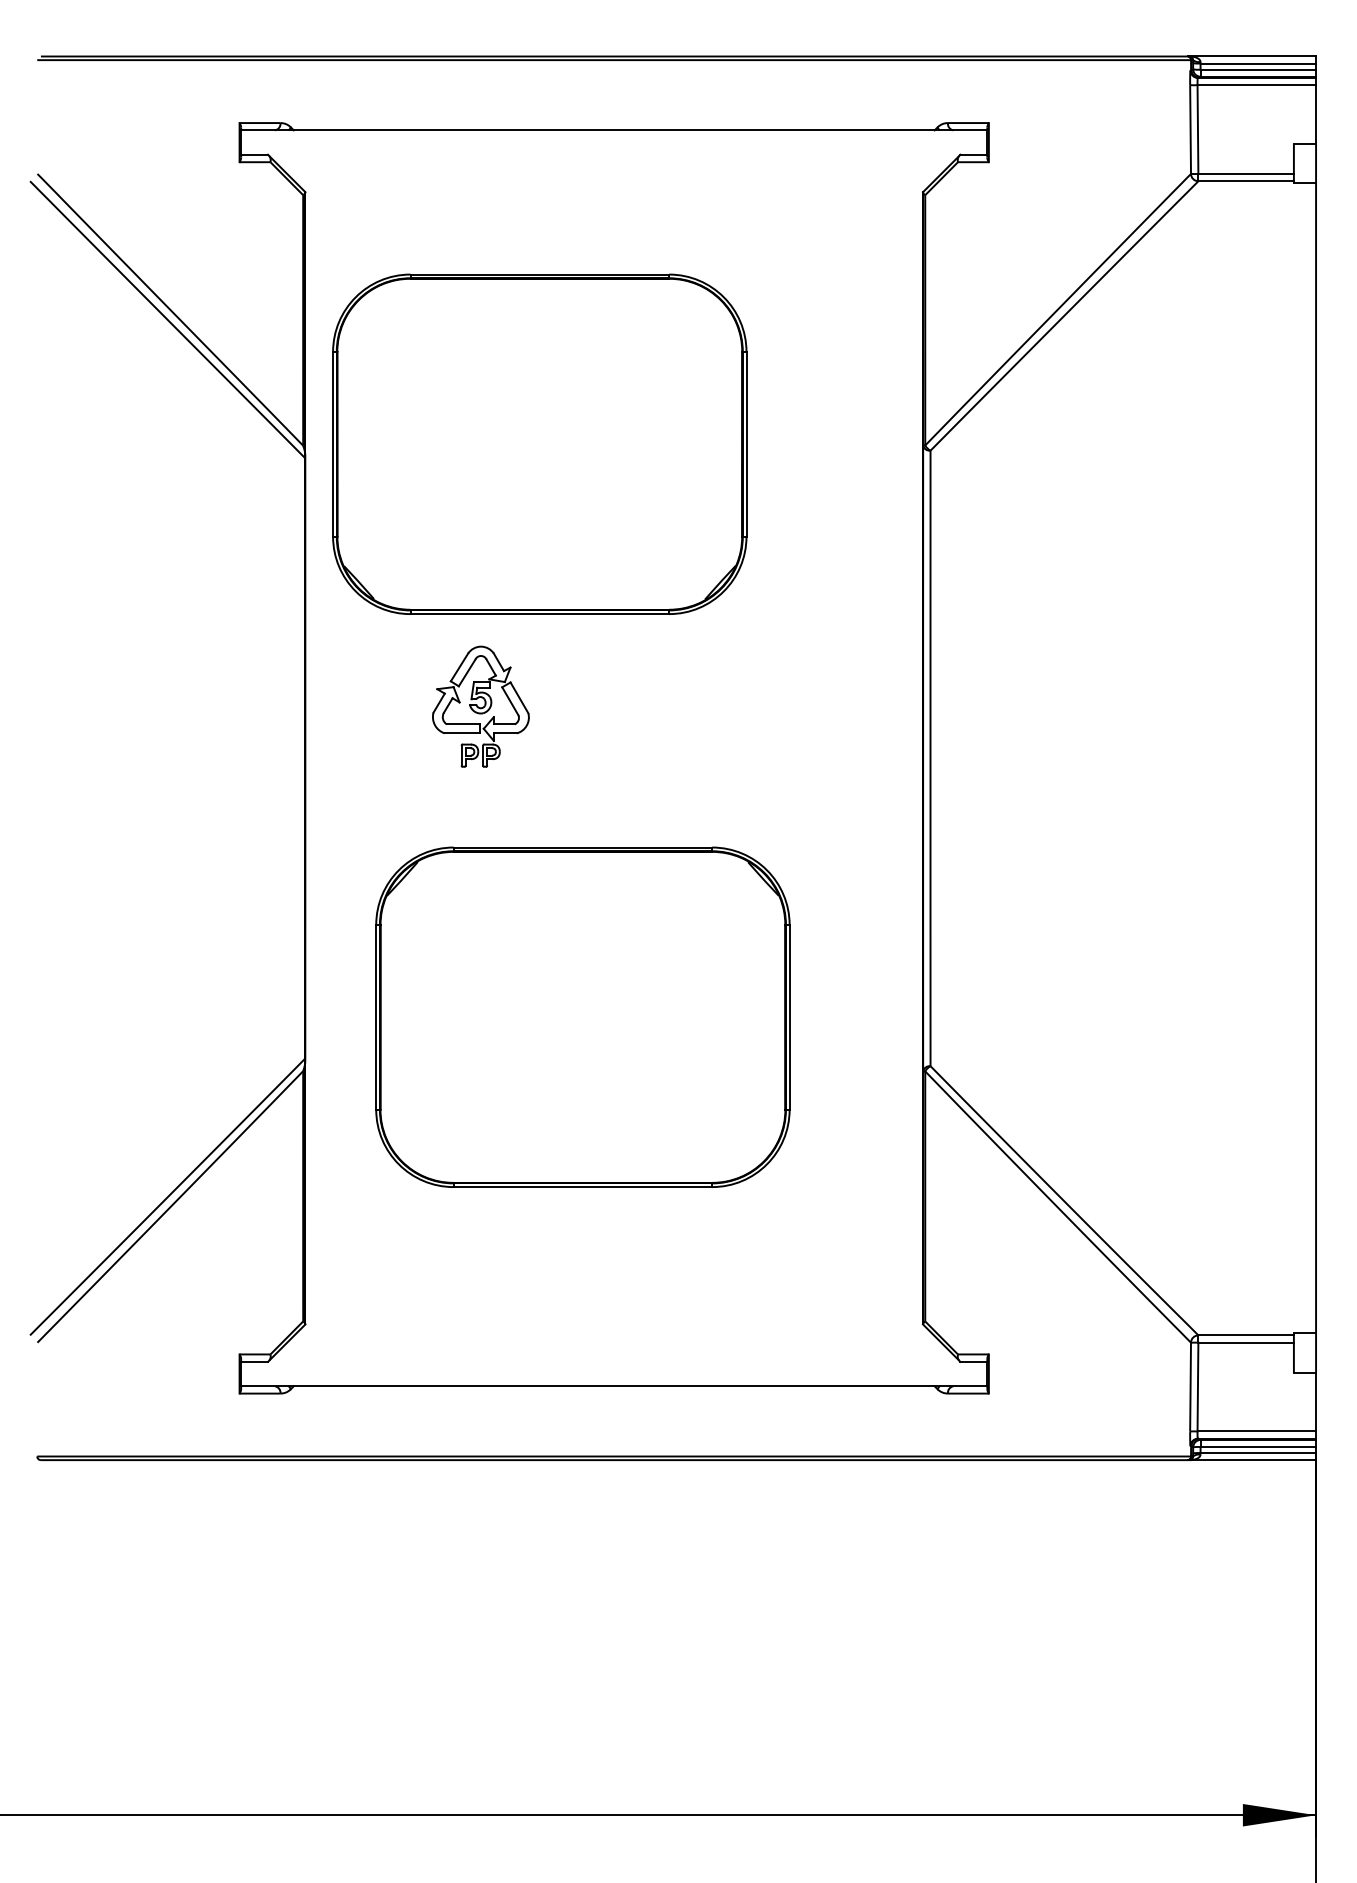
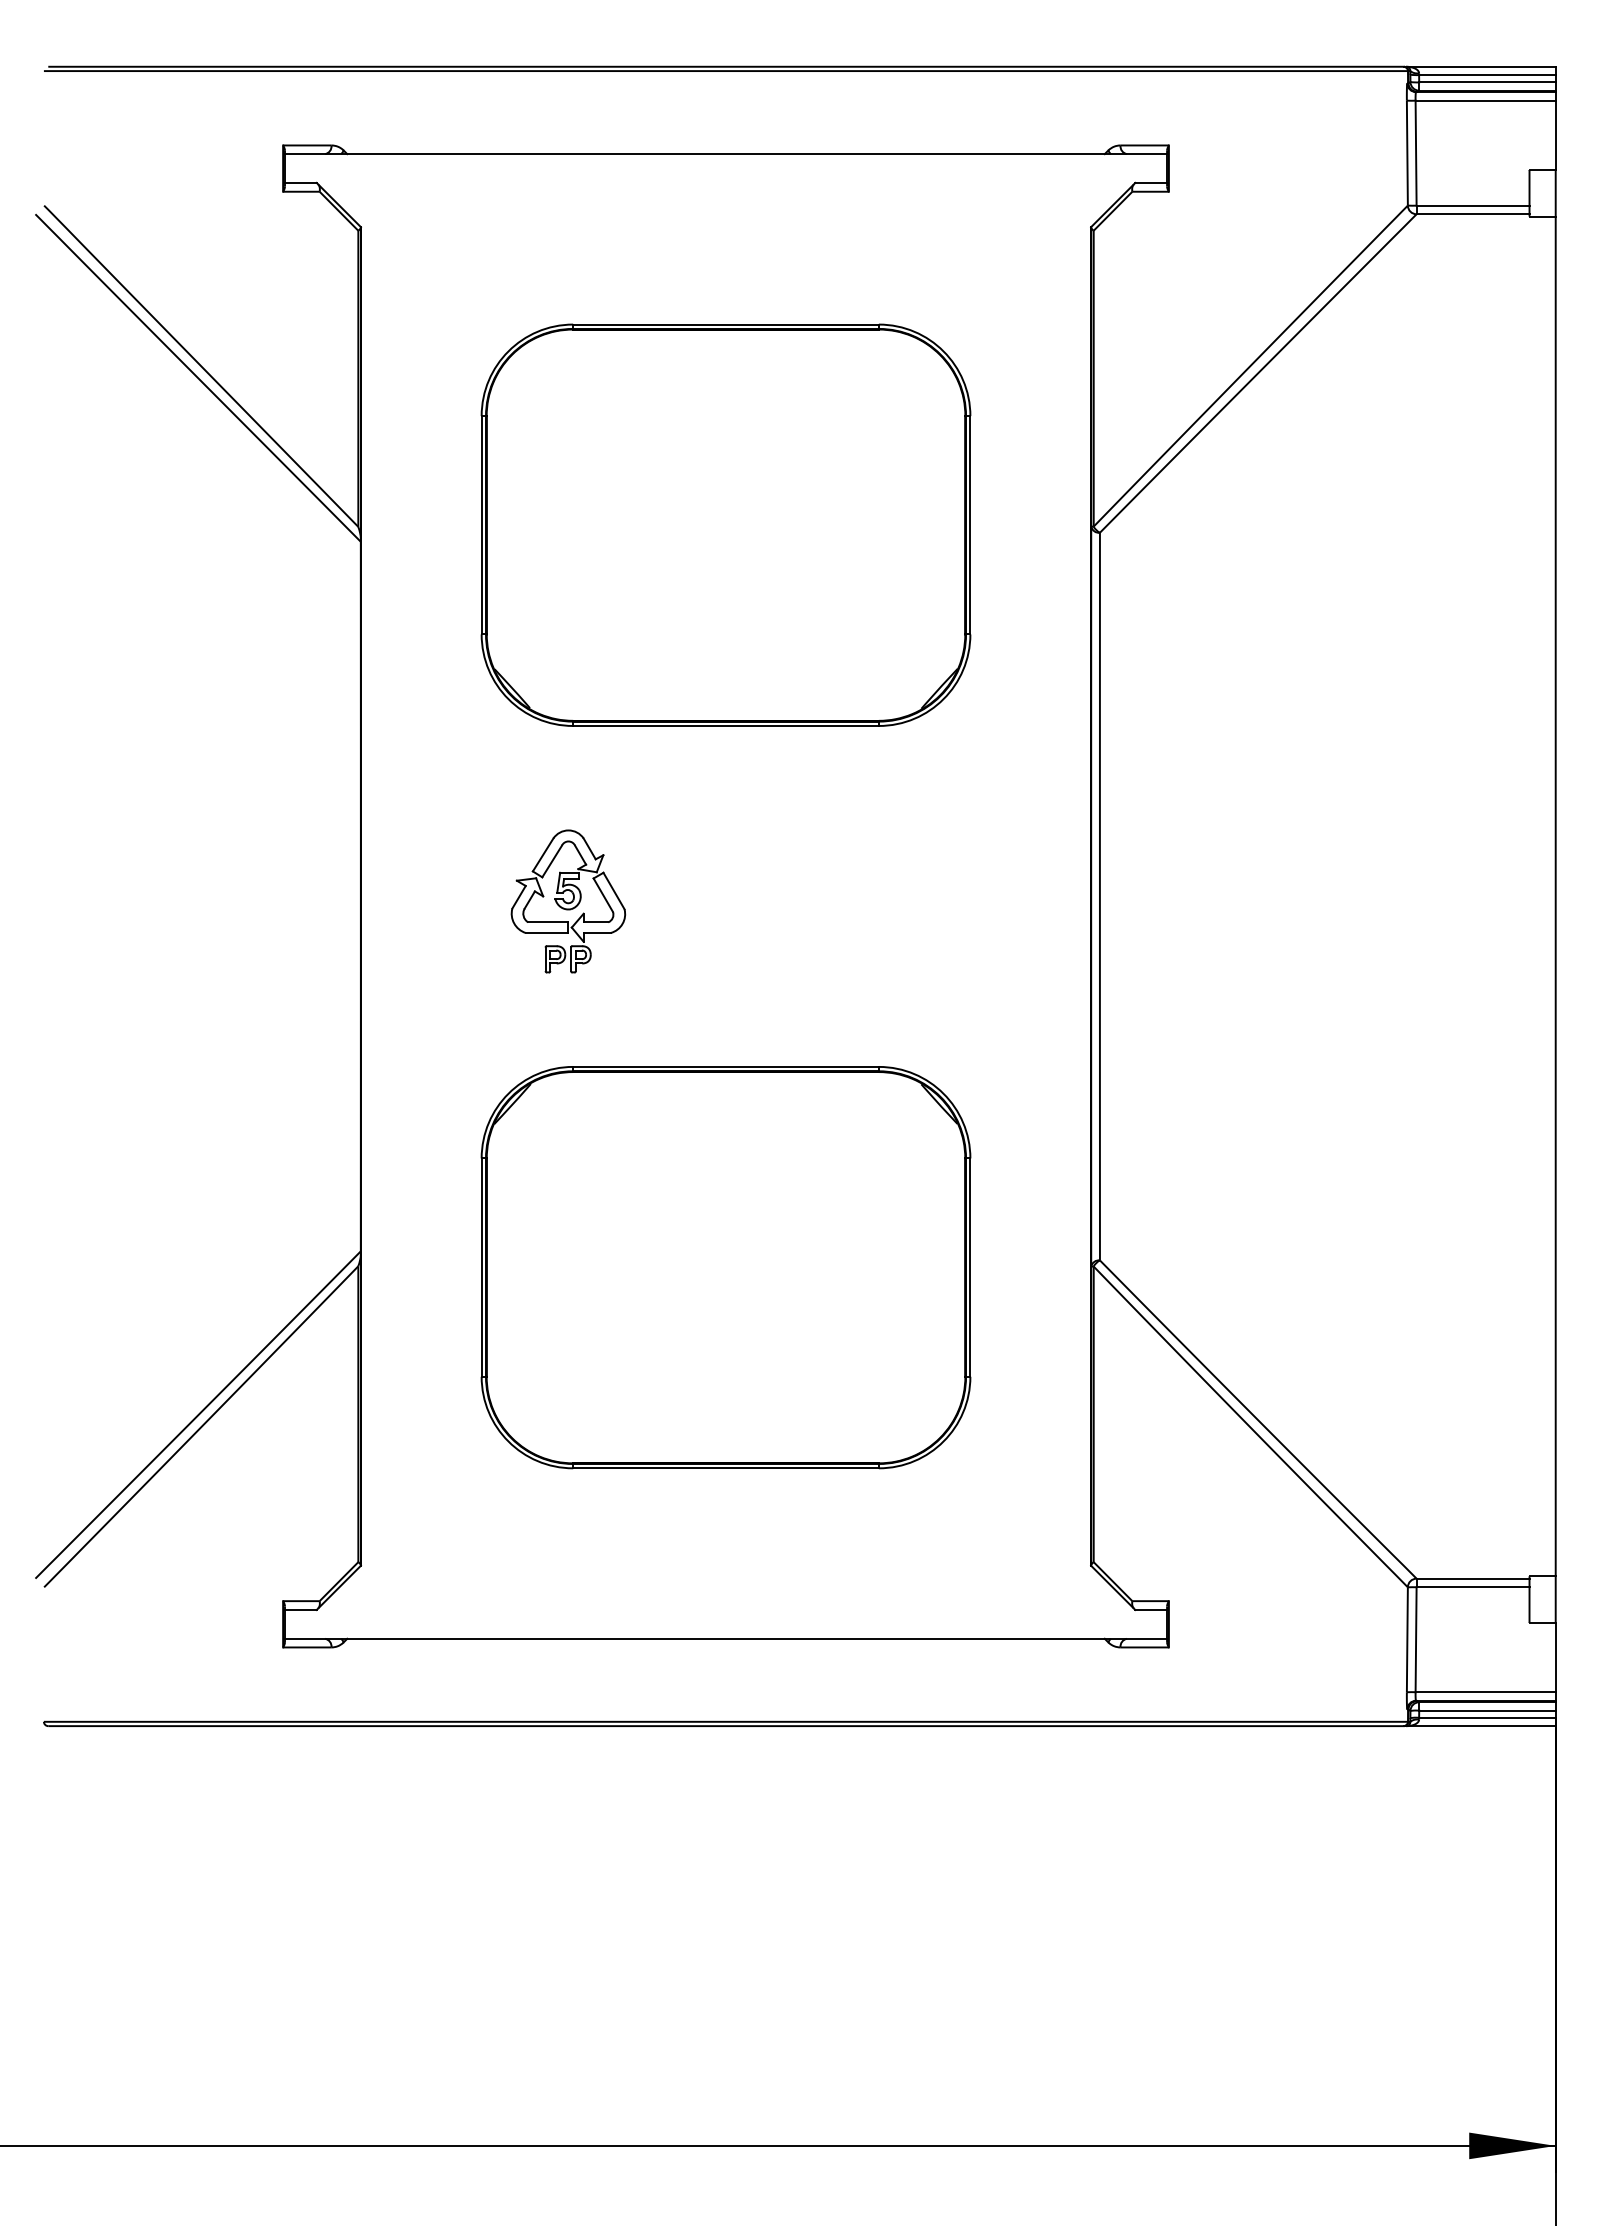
part: (539, 443) -> (725, 524), moved
part: (480, 706) -> (568, 901), moved
part: (582, 1017) -> (725, 1267), moved

